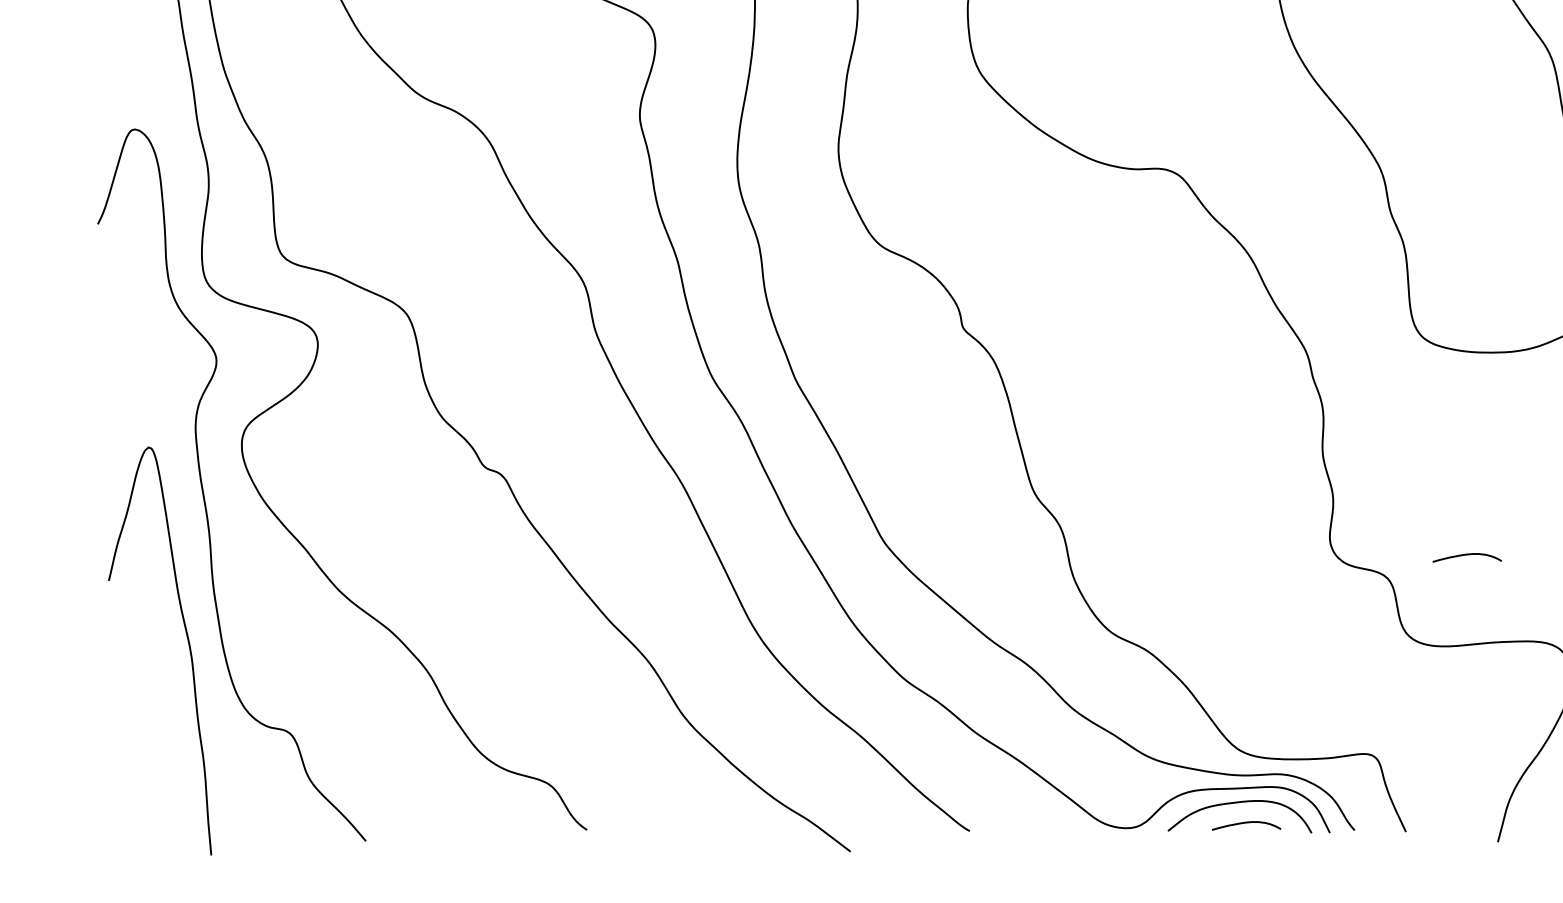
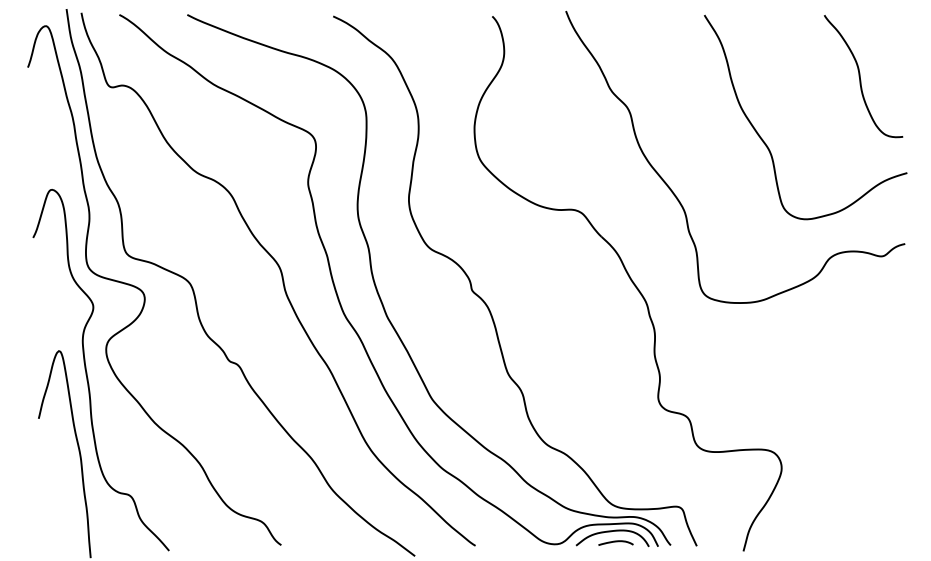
curve: (1466, 556) -> (727, 406), removed

